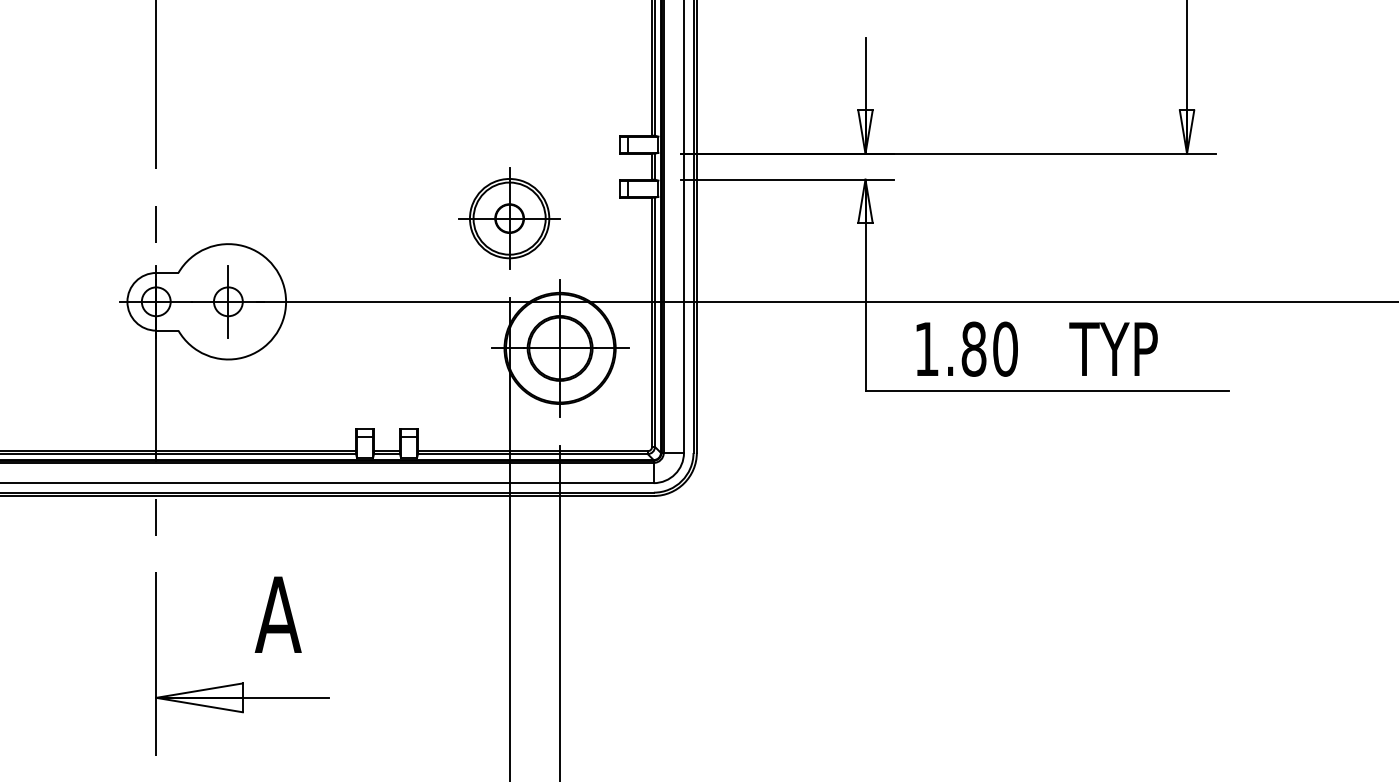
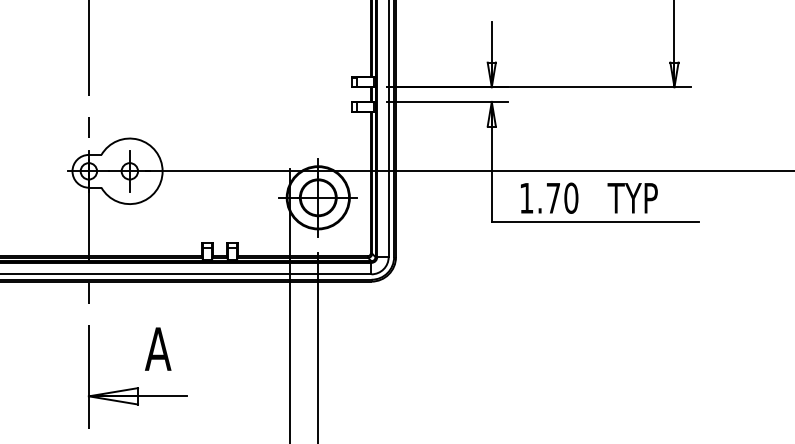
part: (509, 217) -> (289, 123), removed
text: (974, 347) -> (553, 197), 1.80 -> 1.70

